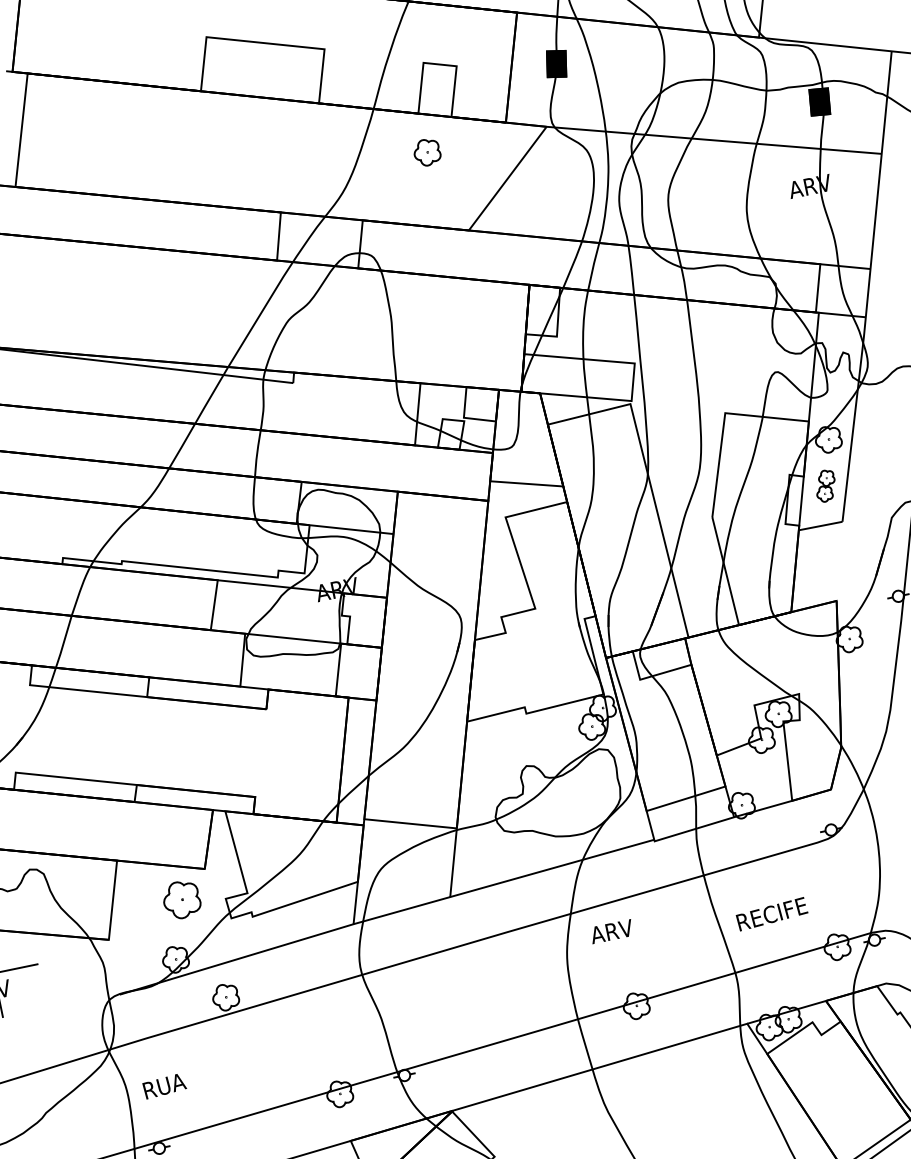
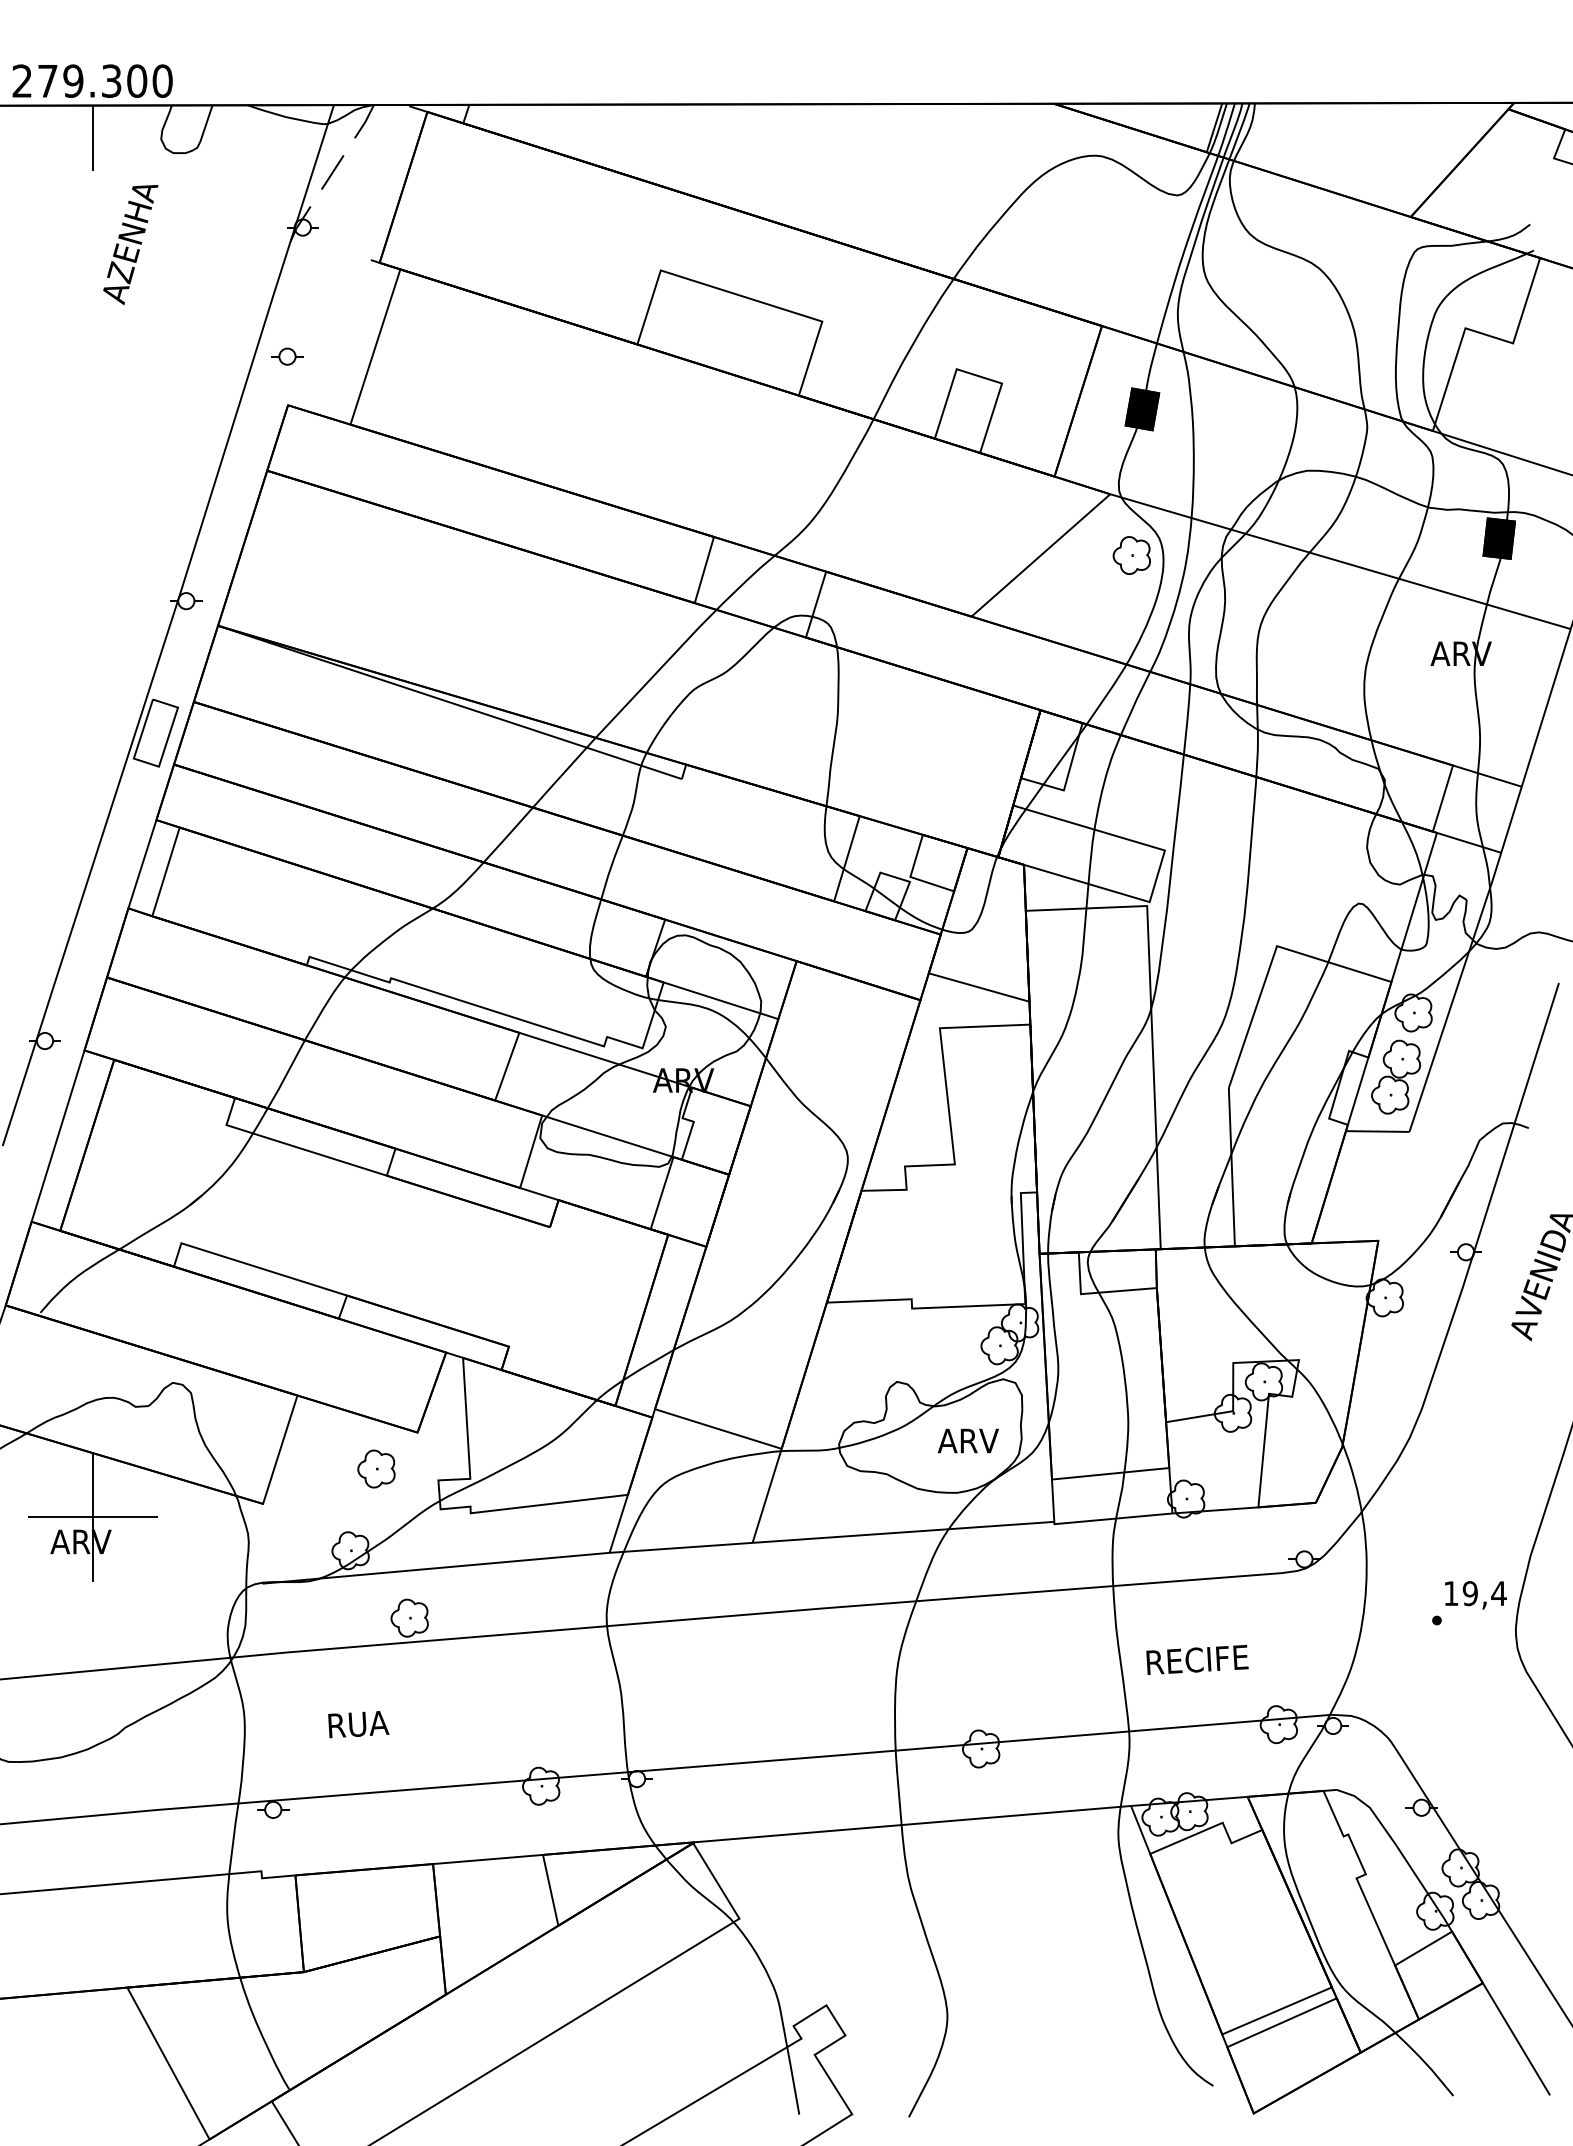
part: (426, 152) -> (1131, 555), moved
part: (825, 485) -> (1396, 1076), size x1.67
part: (181, 899) -> (376, 1468), size x0.71
text: (611, 931) -> (967, 1440), moved
text: (164, 1086) -> (358, 1724), moved

